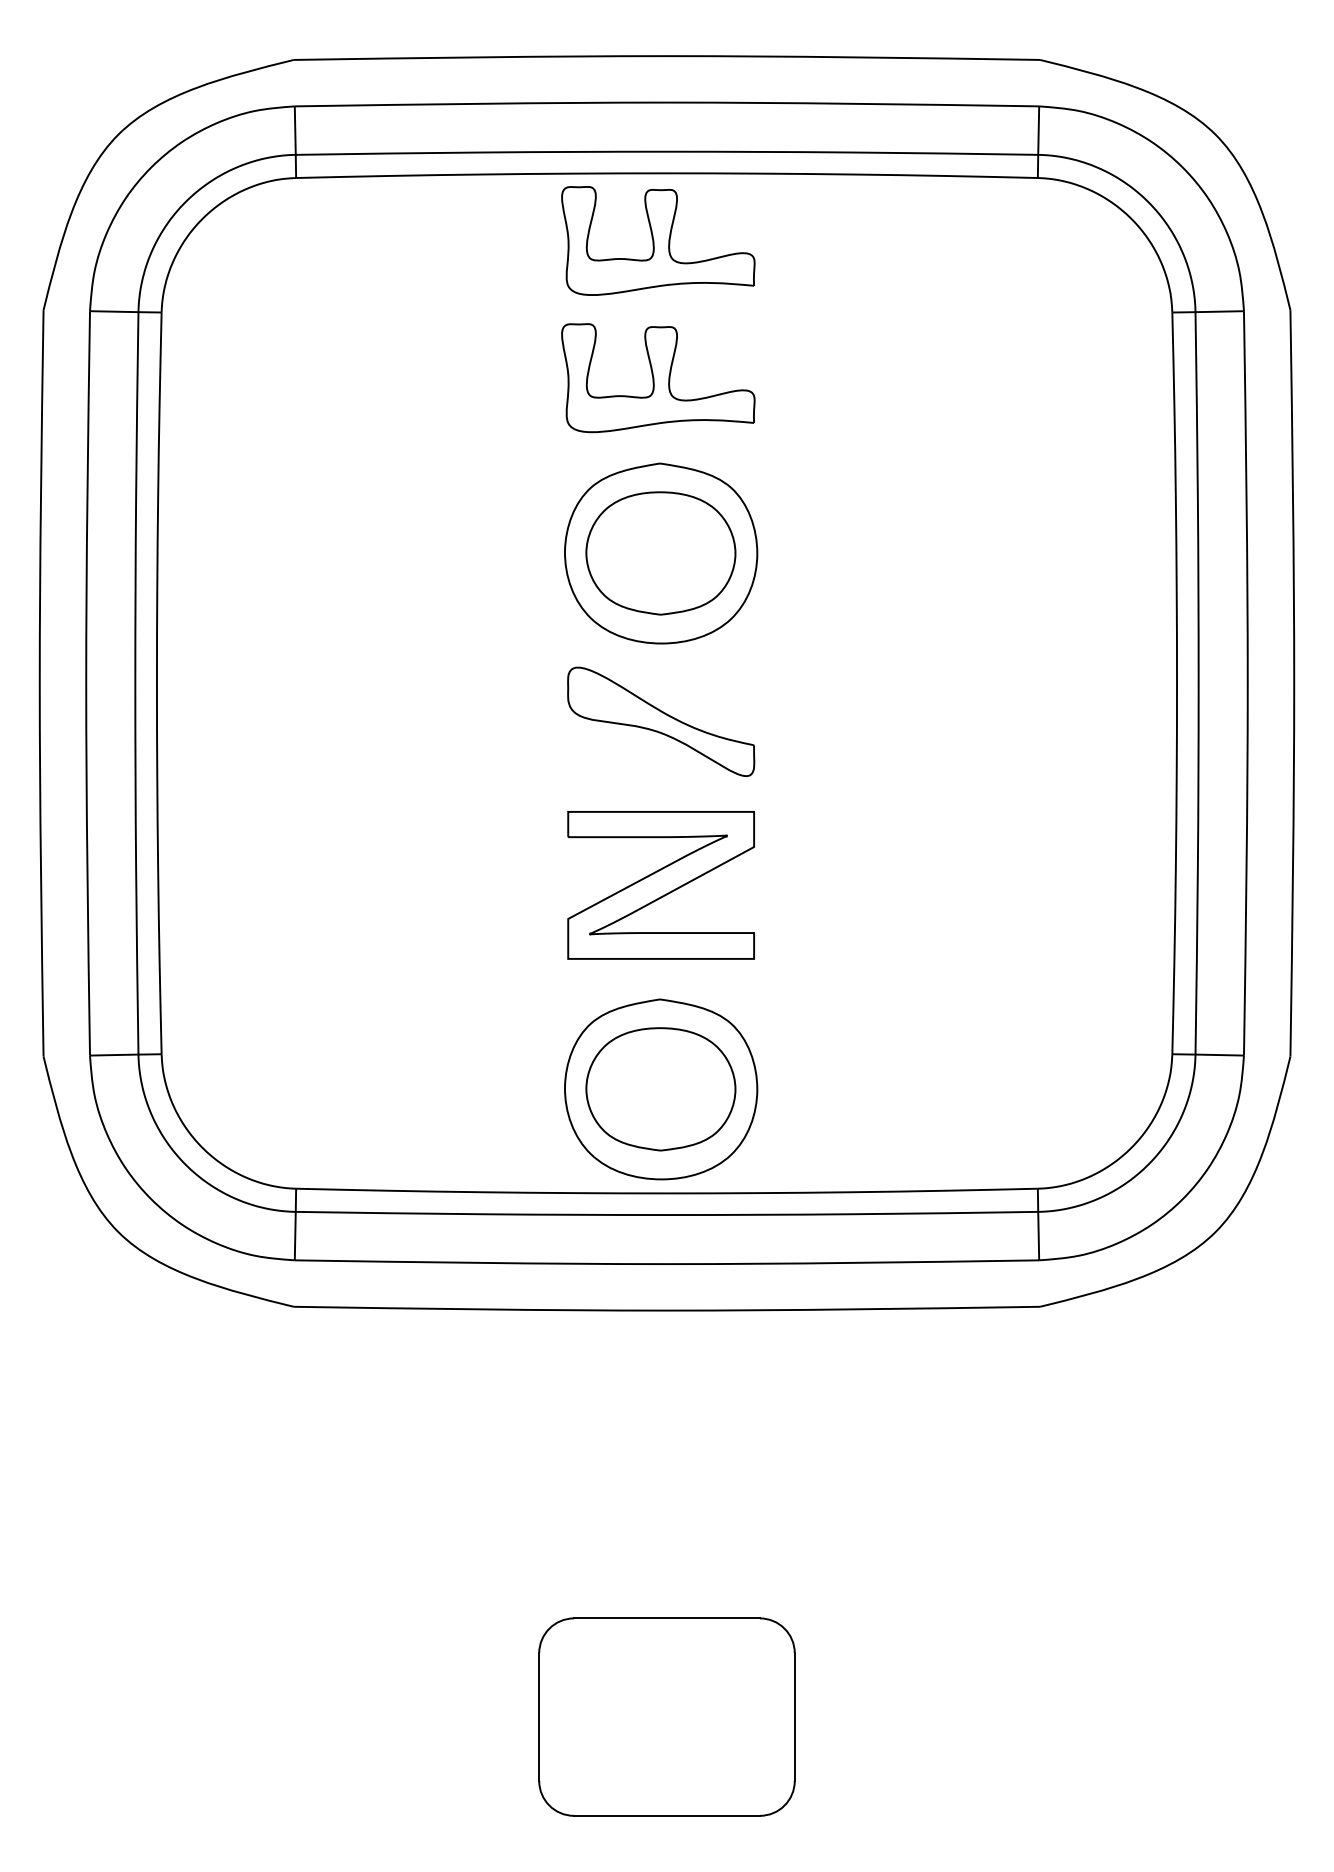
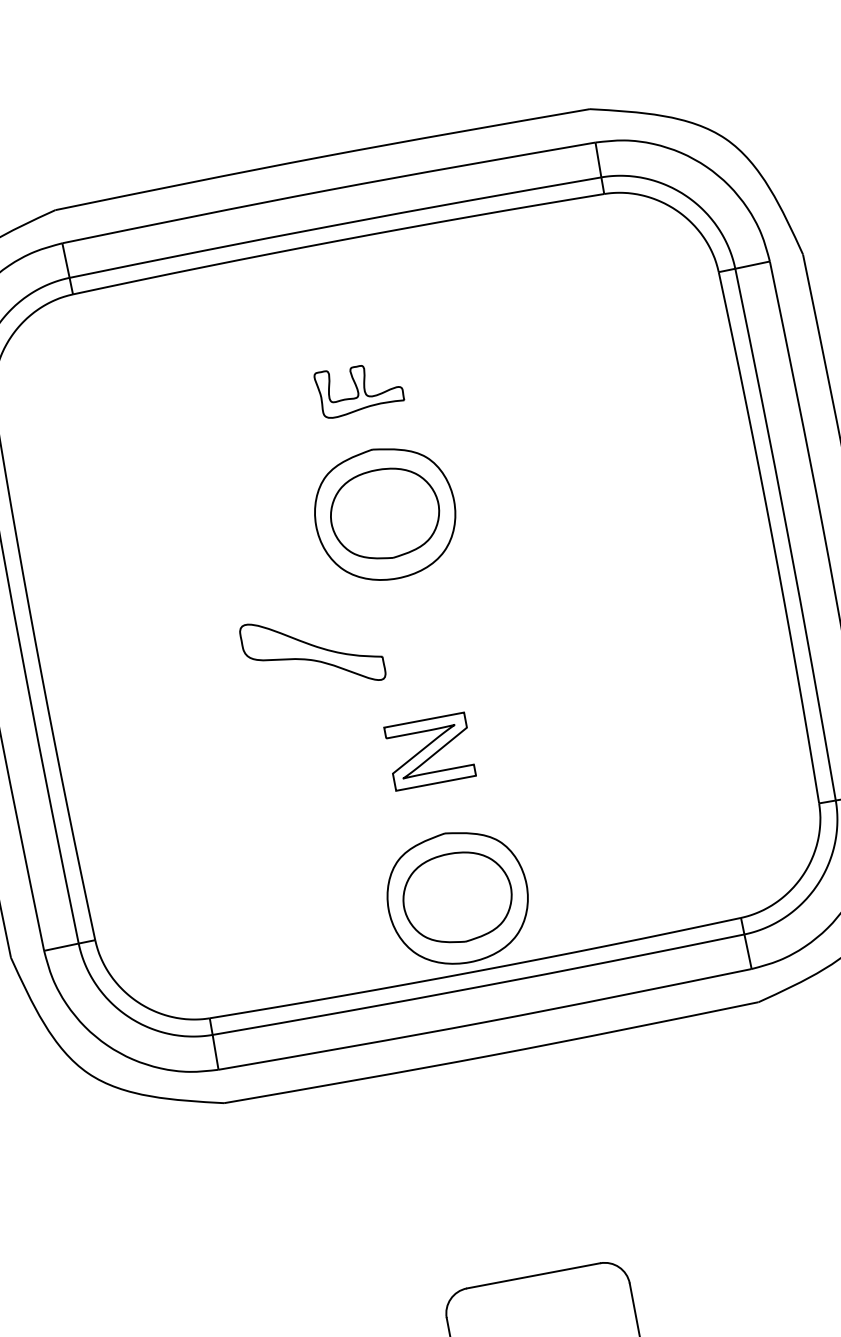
part: (658, 240) -> (341, 290), removed
part: (658, 378) -> (359, 388), size x0.6
part: (661, 721) -> (312, 652), moved
part: (660, 885) -> (429, 751), size x0.6

